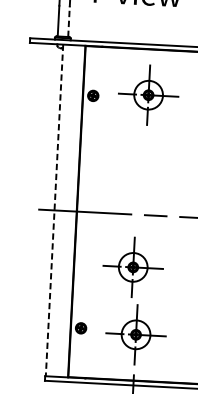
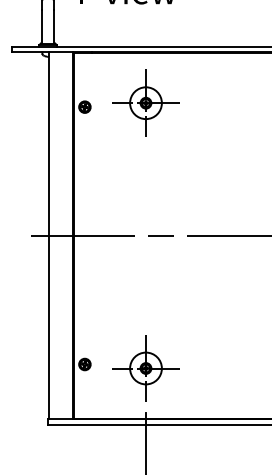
line: (68, 21) -> (53, 26), dashed -> solid
line: (54, 210) -> (48, 235), dashed -> solid
part: (132, 266) -> (138, 293), removed

